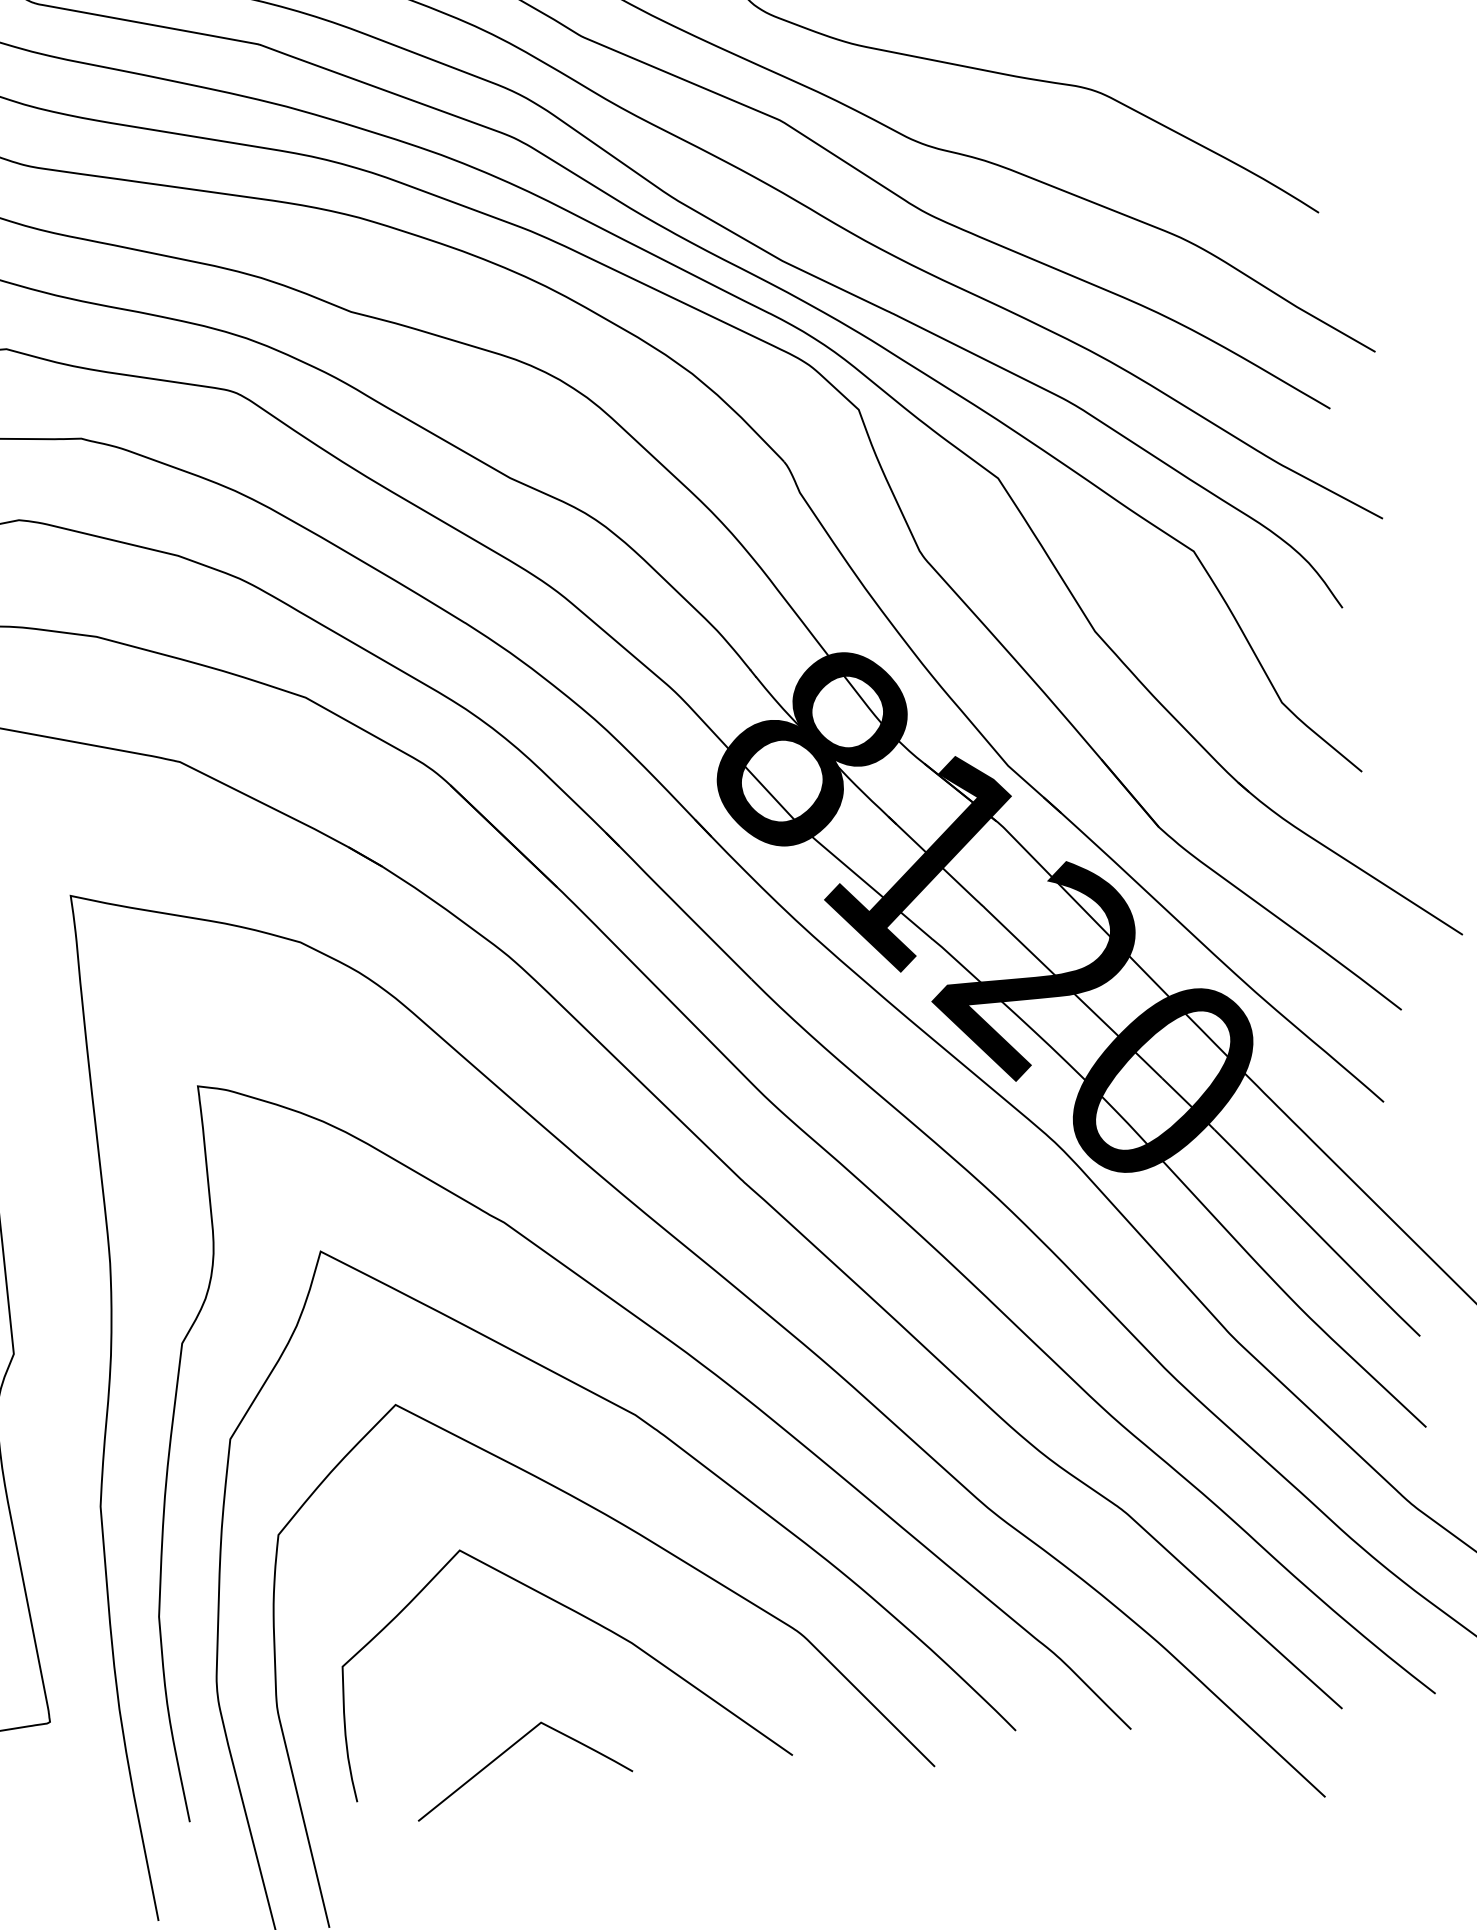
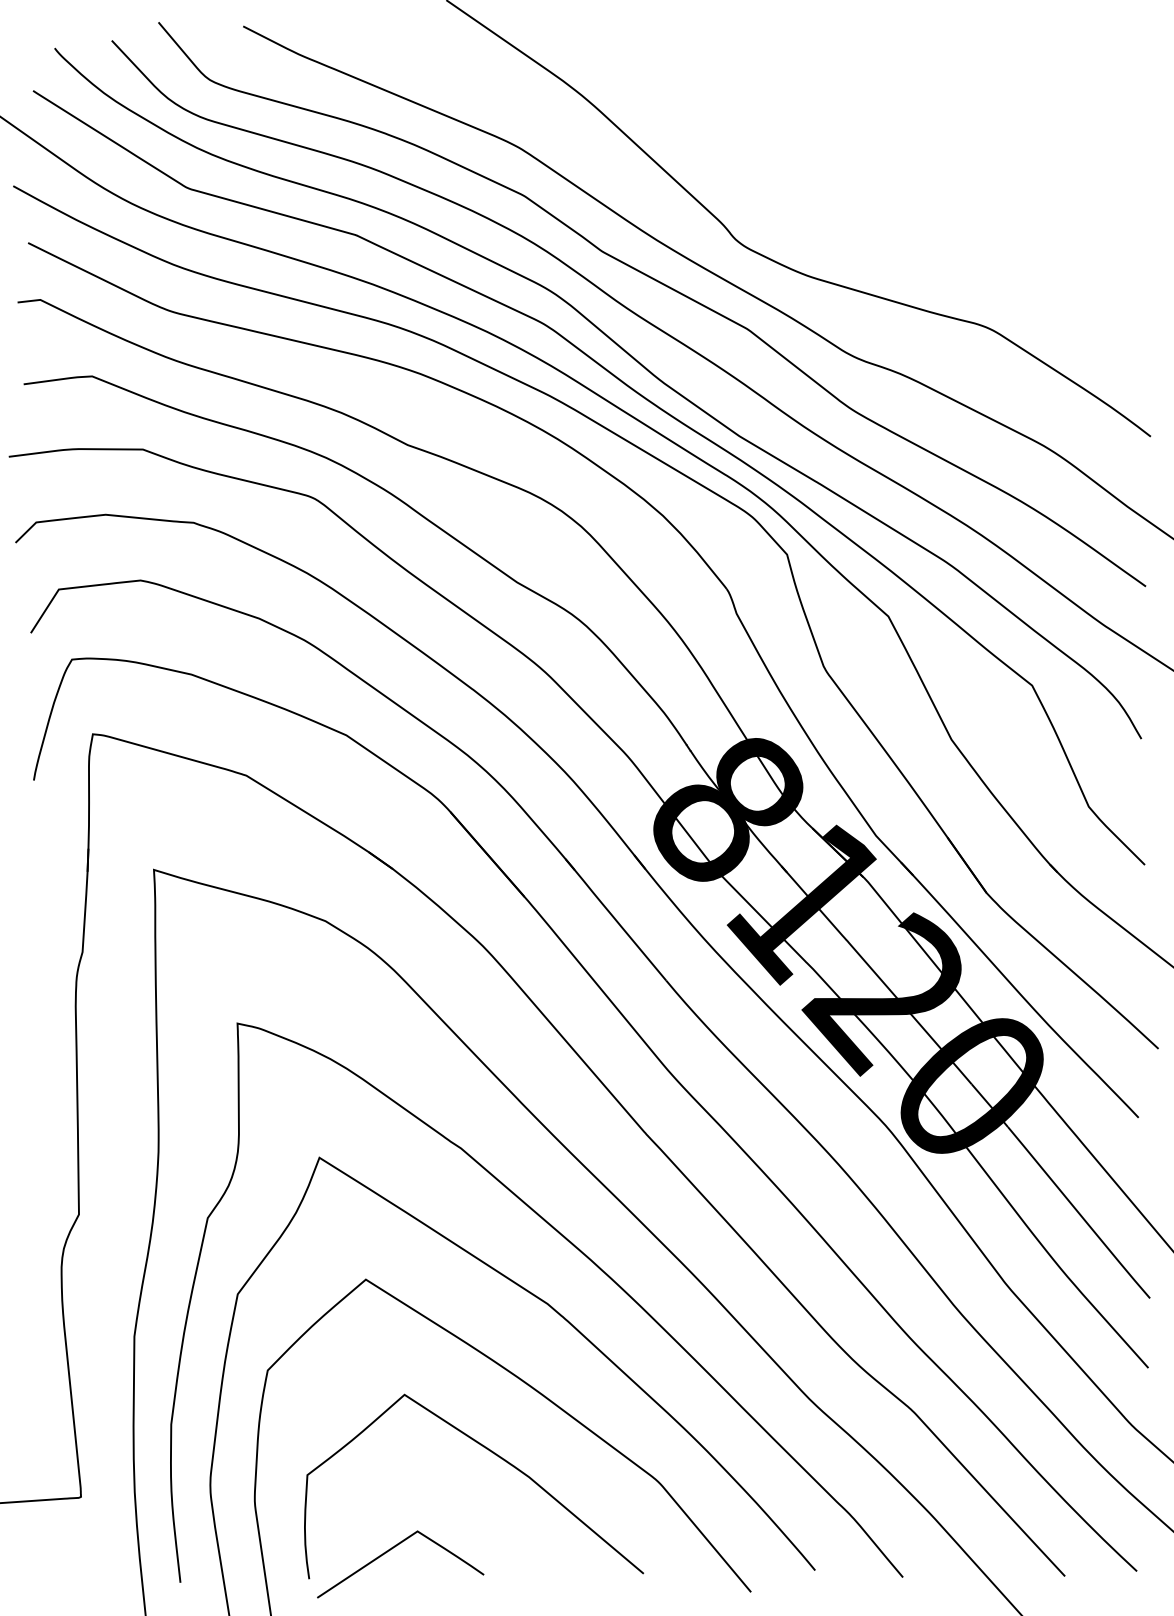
curve: (510, 1749) -> (392, 1549), moved

